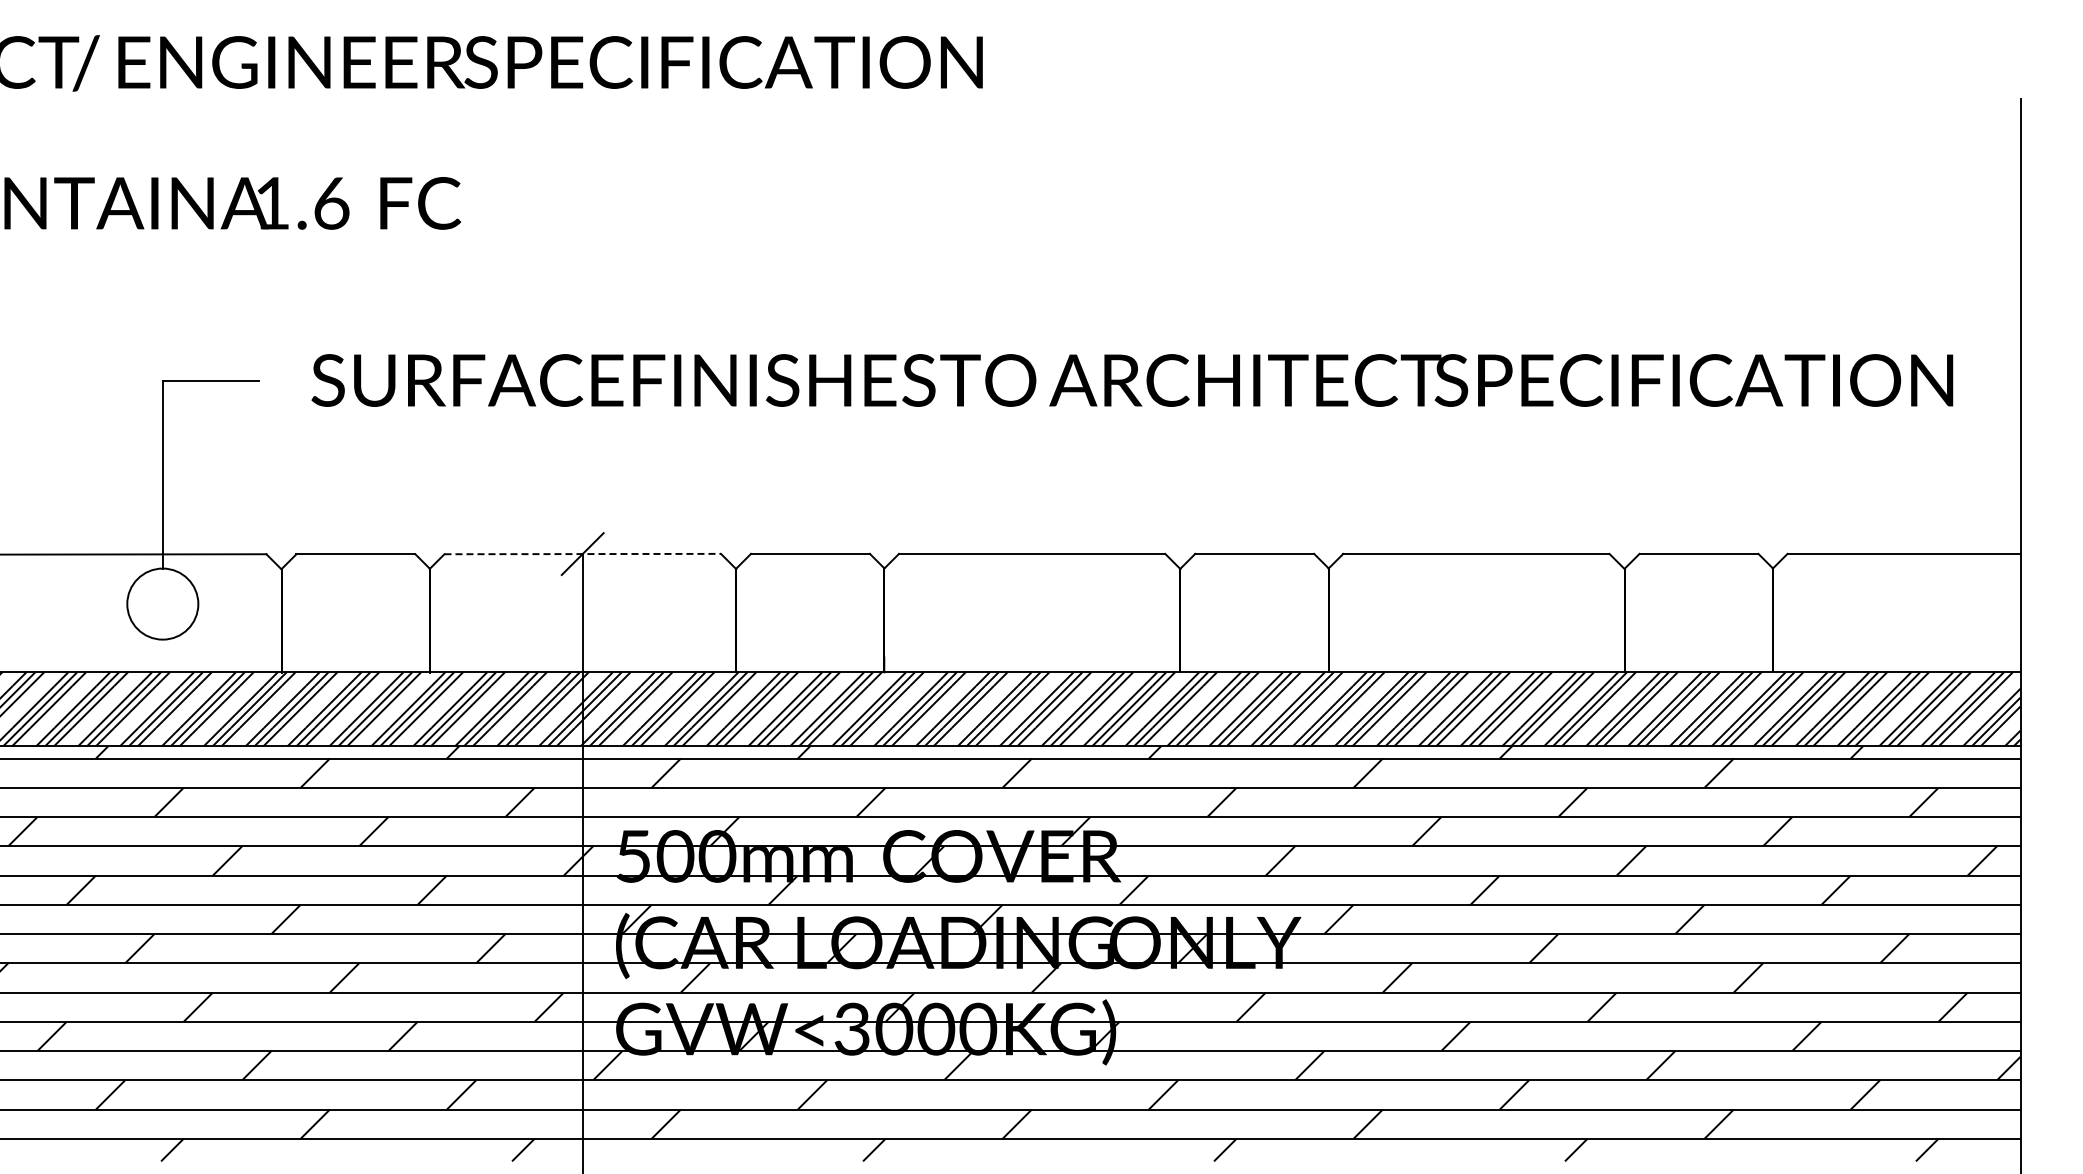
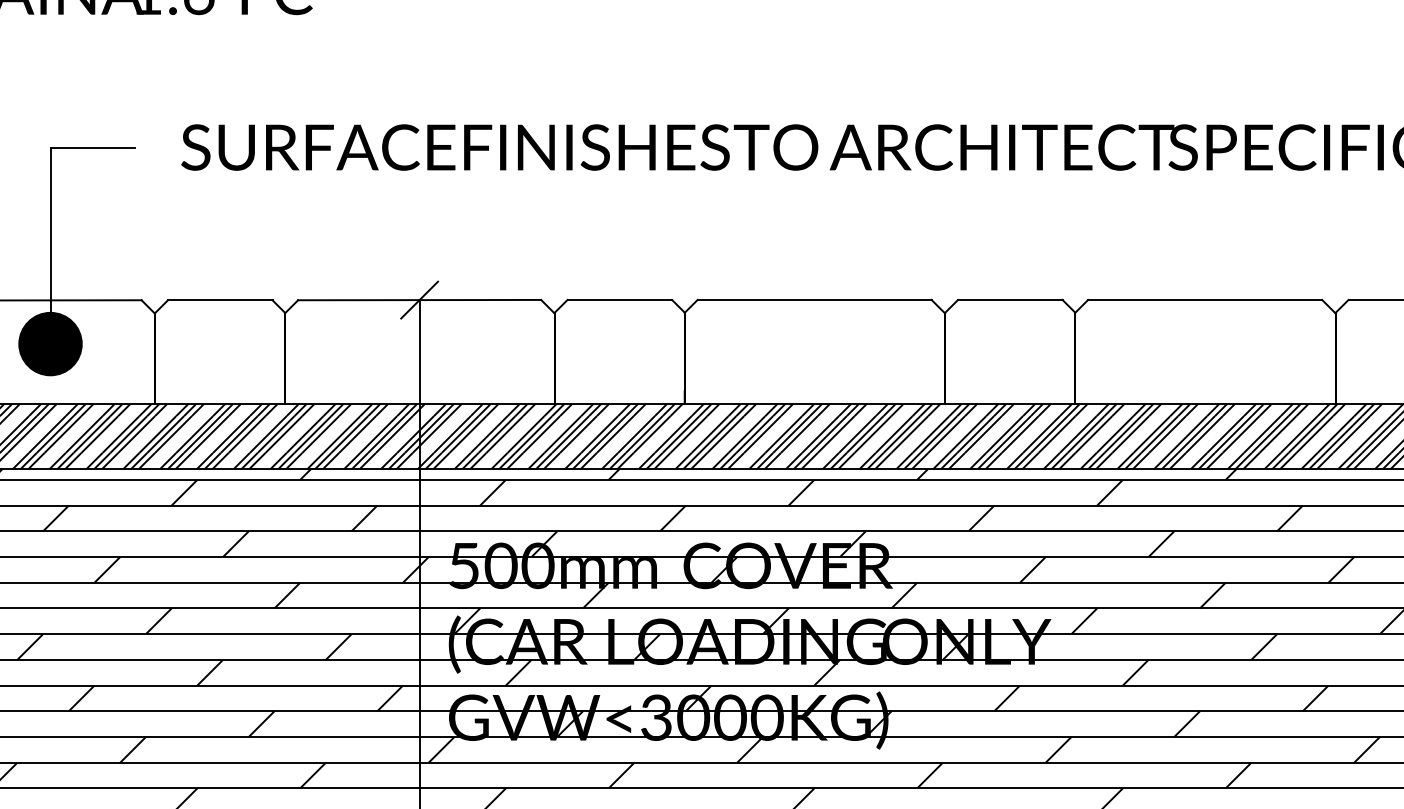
line: (583, 554) -> (420, 300), dashed -> solid
fill: (162, 603) -> (50, 343), added

